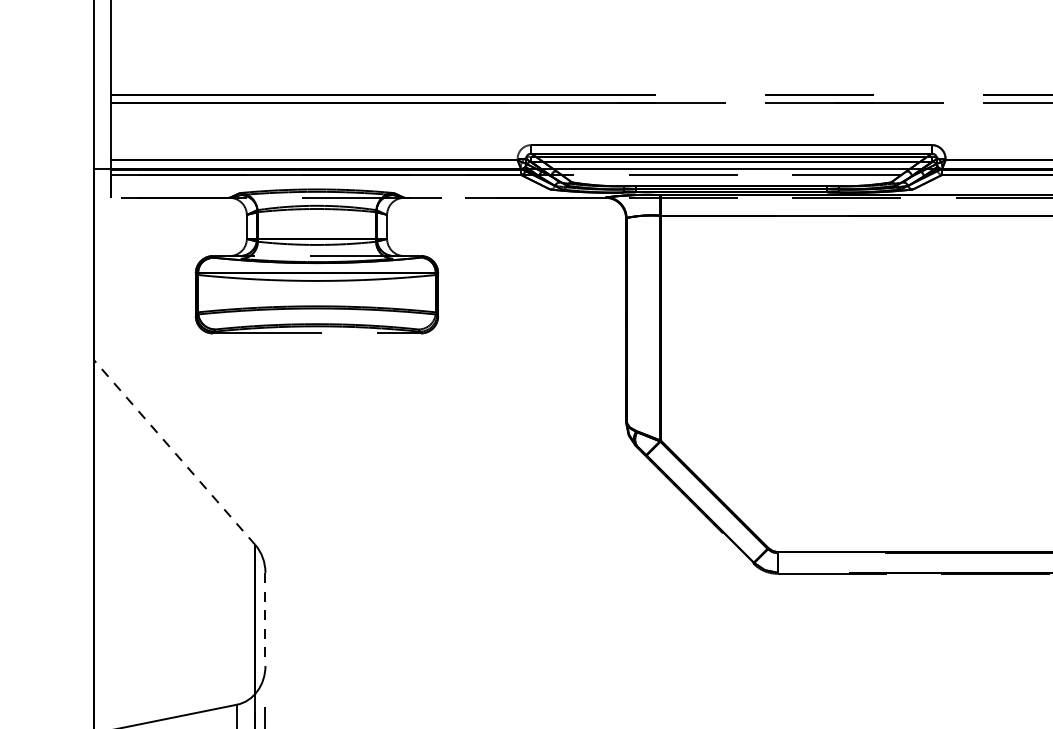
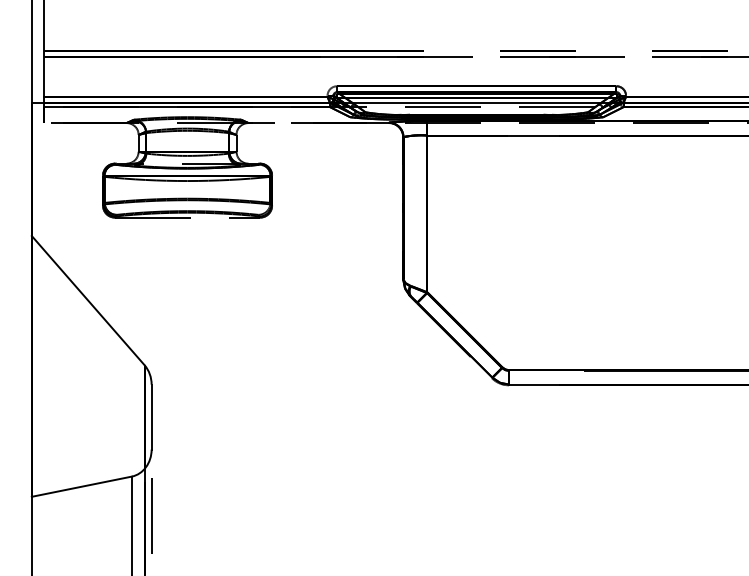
line: (174, 452) -> (88, 300), dashed -> solid
line: (265, 619) -> (151, 417), dashed -> solid

